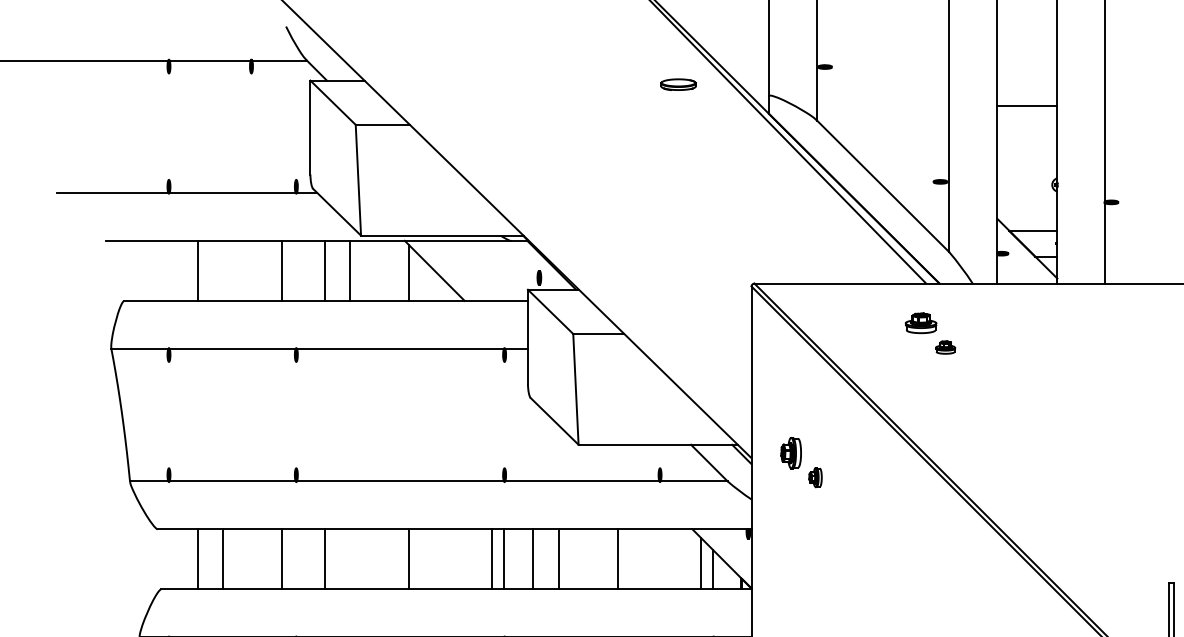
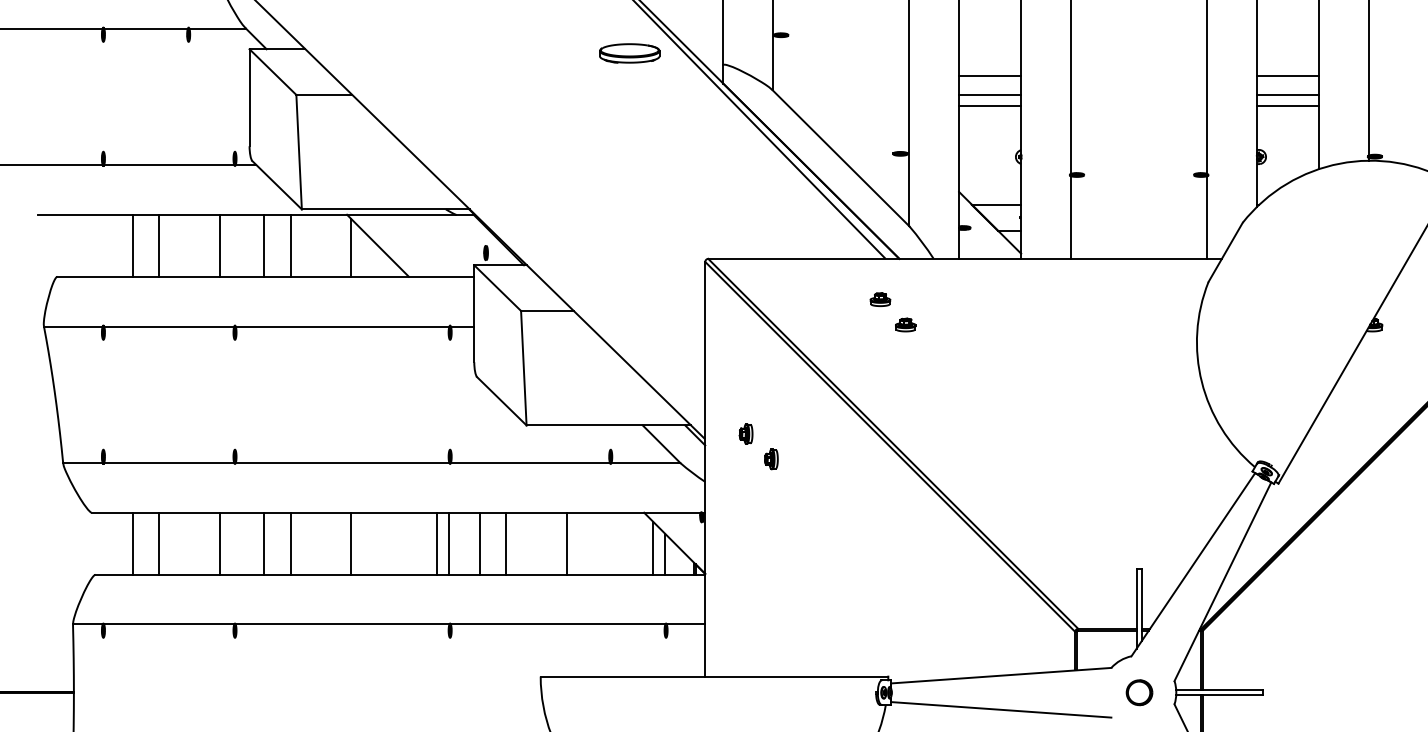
part: (678, 84) -> (629, 53), size x1.67
line: (1027, 124) -> (990, 94), added
line: (1027, 135) -> (990, 105), added
line: (223, 270) -> (159, 245), added
part: (921, 322) -> (880, 299), size x0.62
part: (790, 452) -> (745, 433), size x0.62
line: (350, 559) -> (290, 543), added

